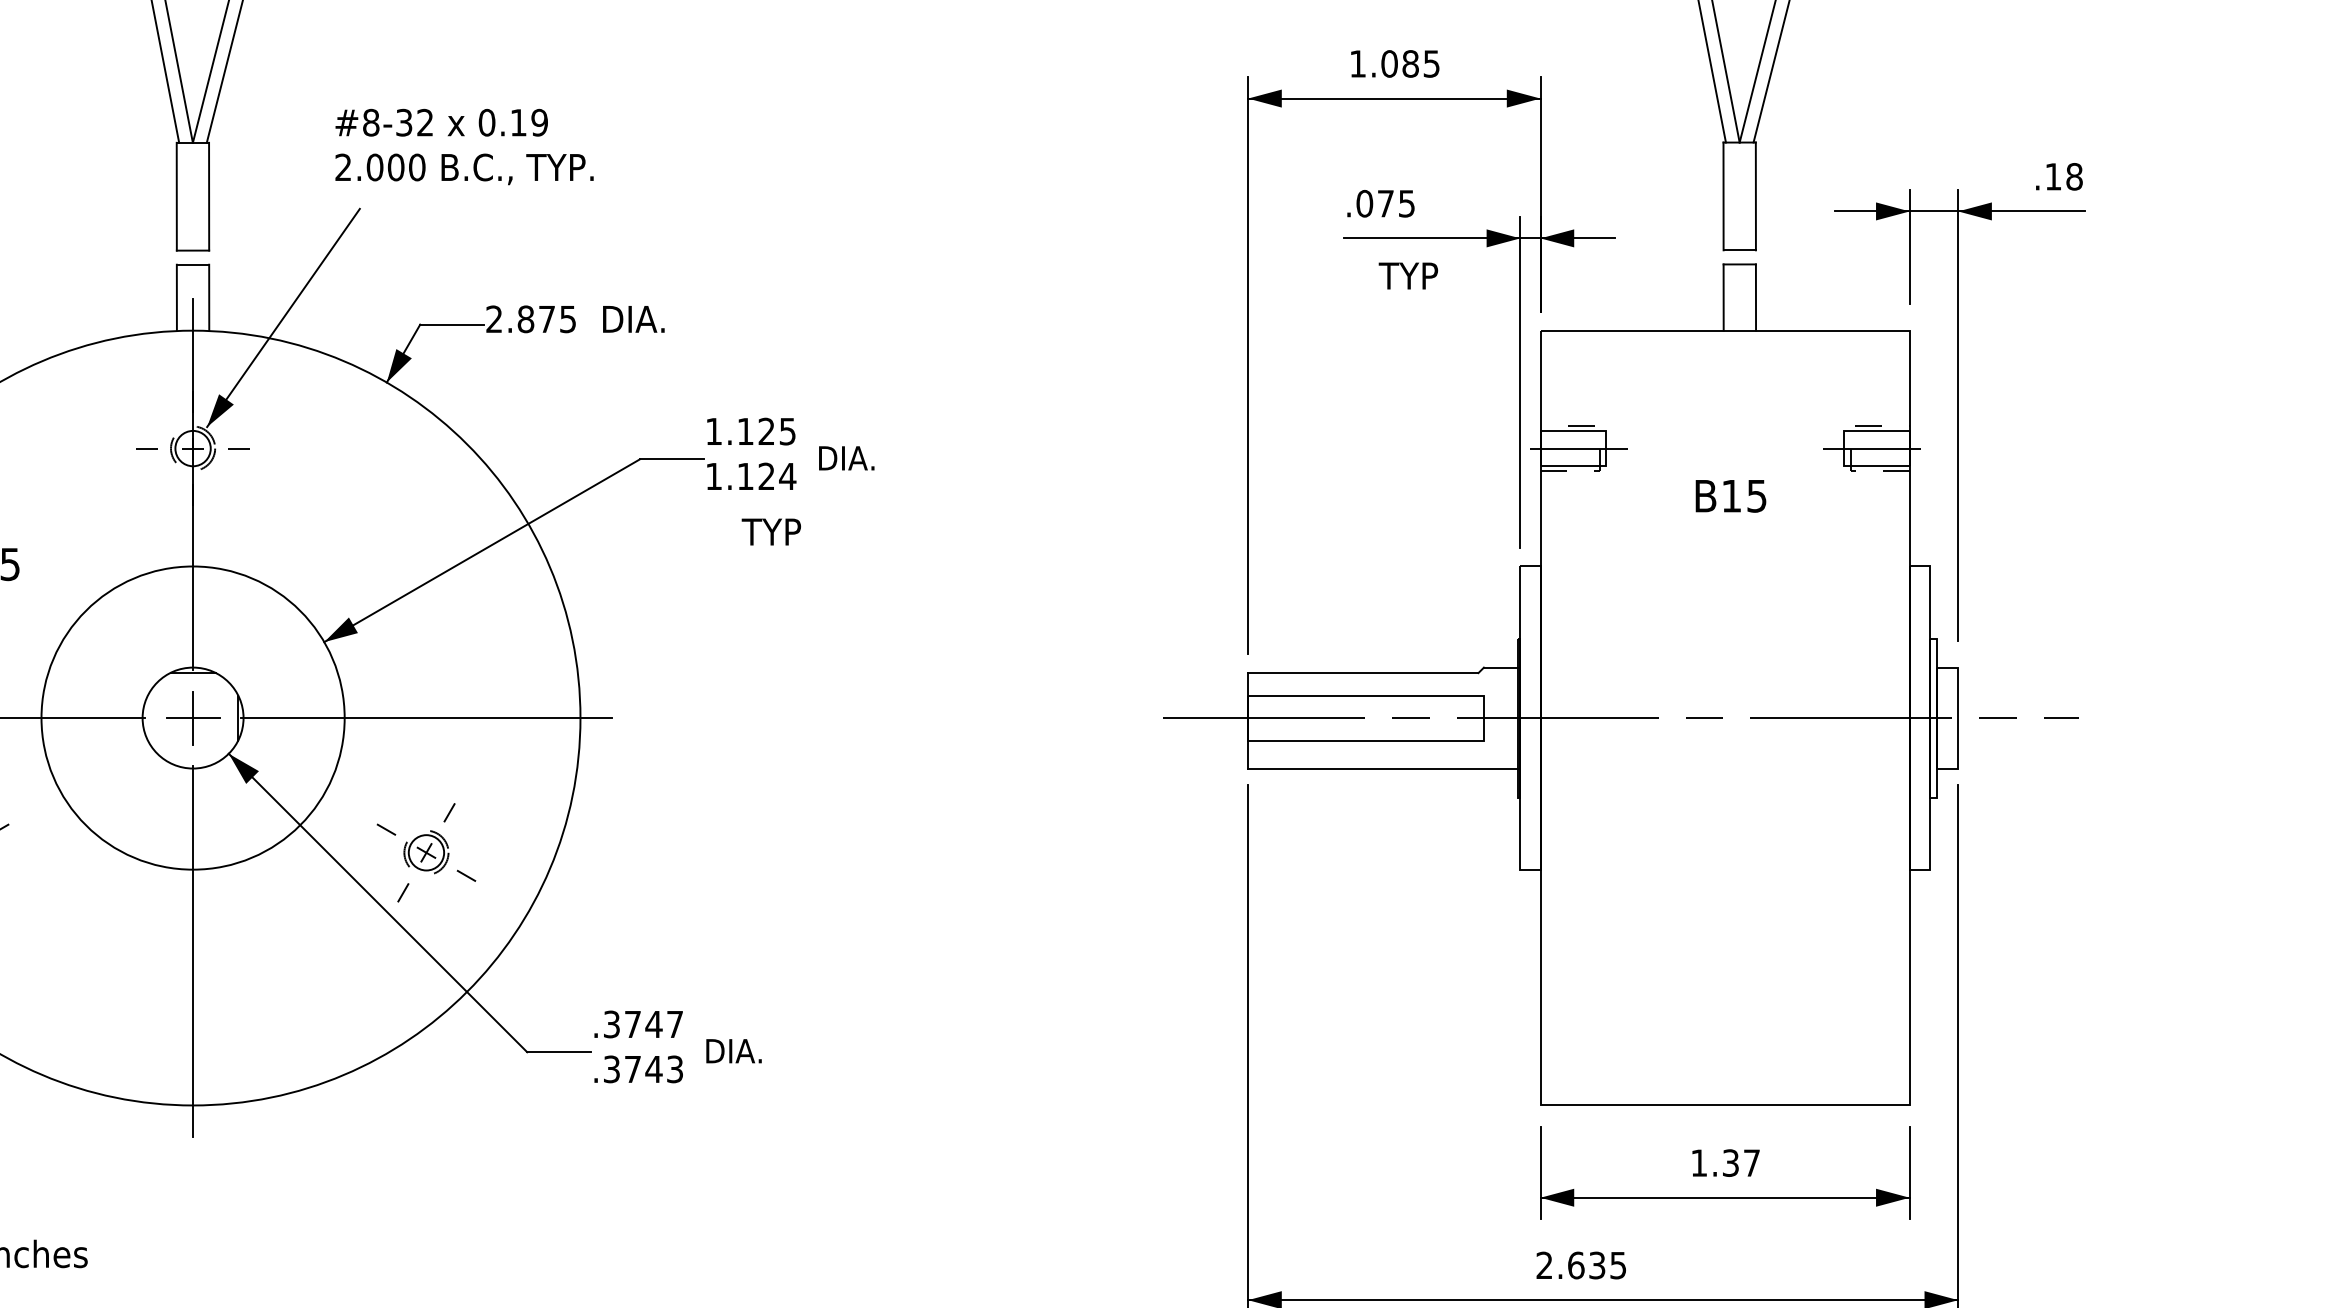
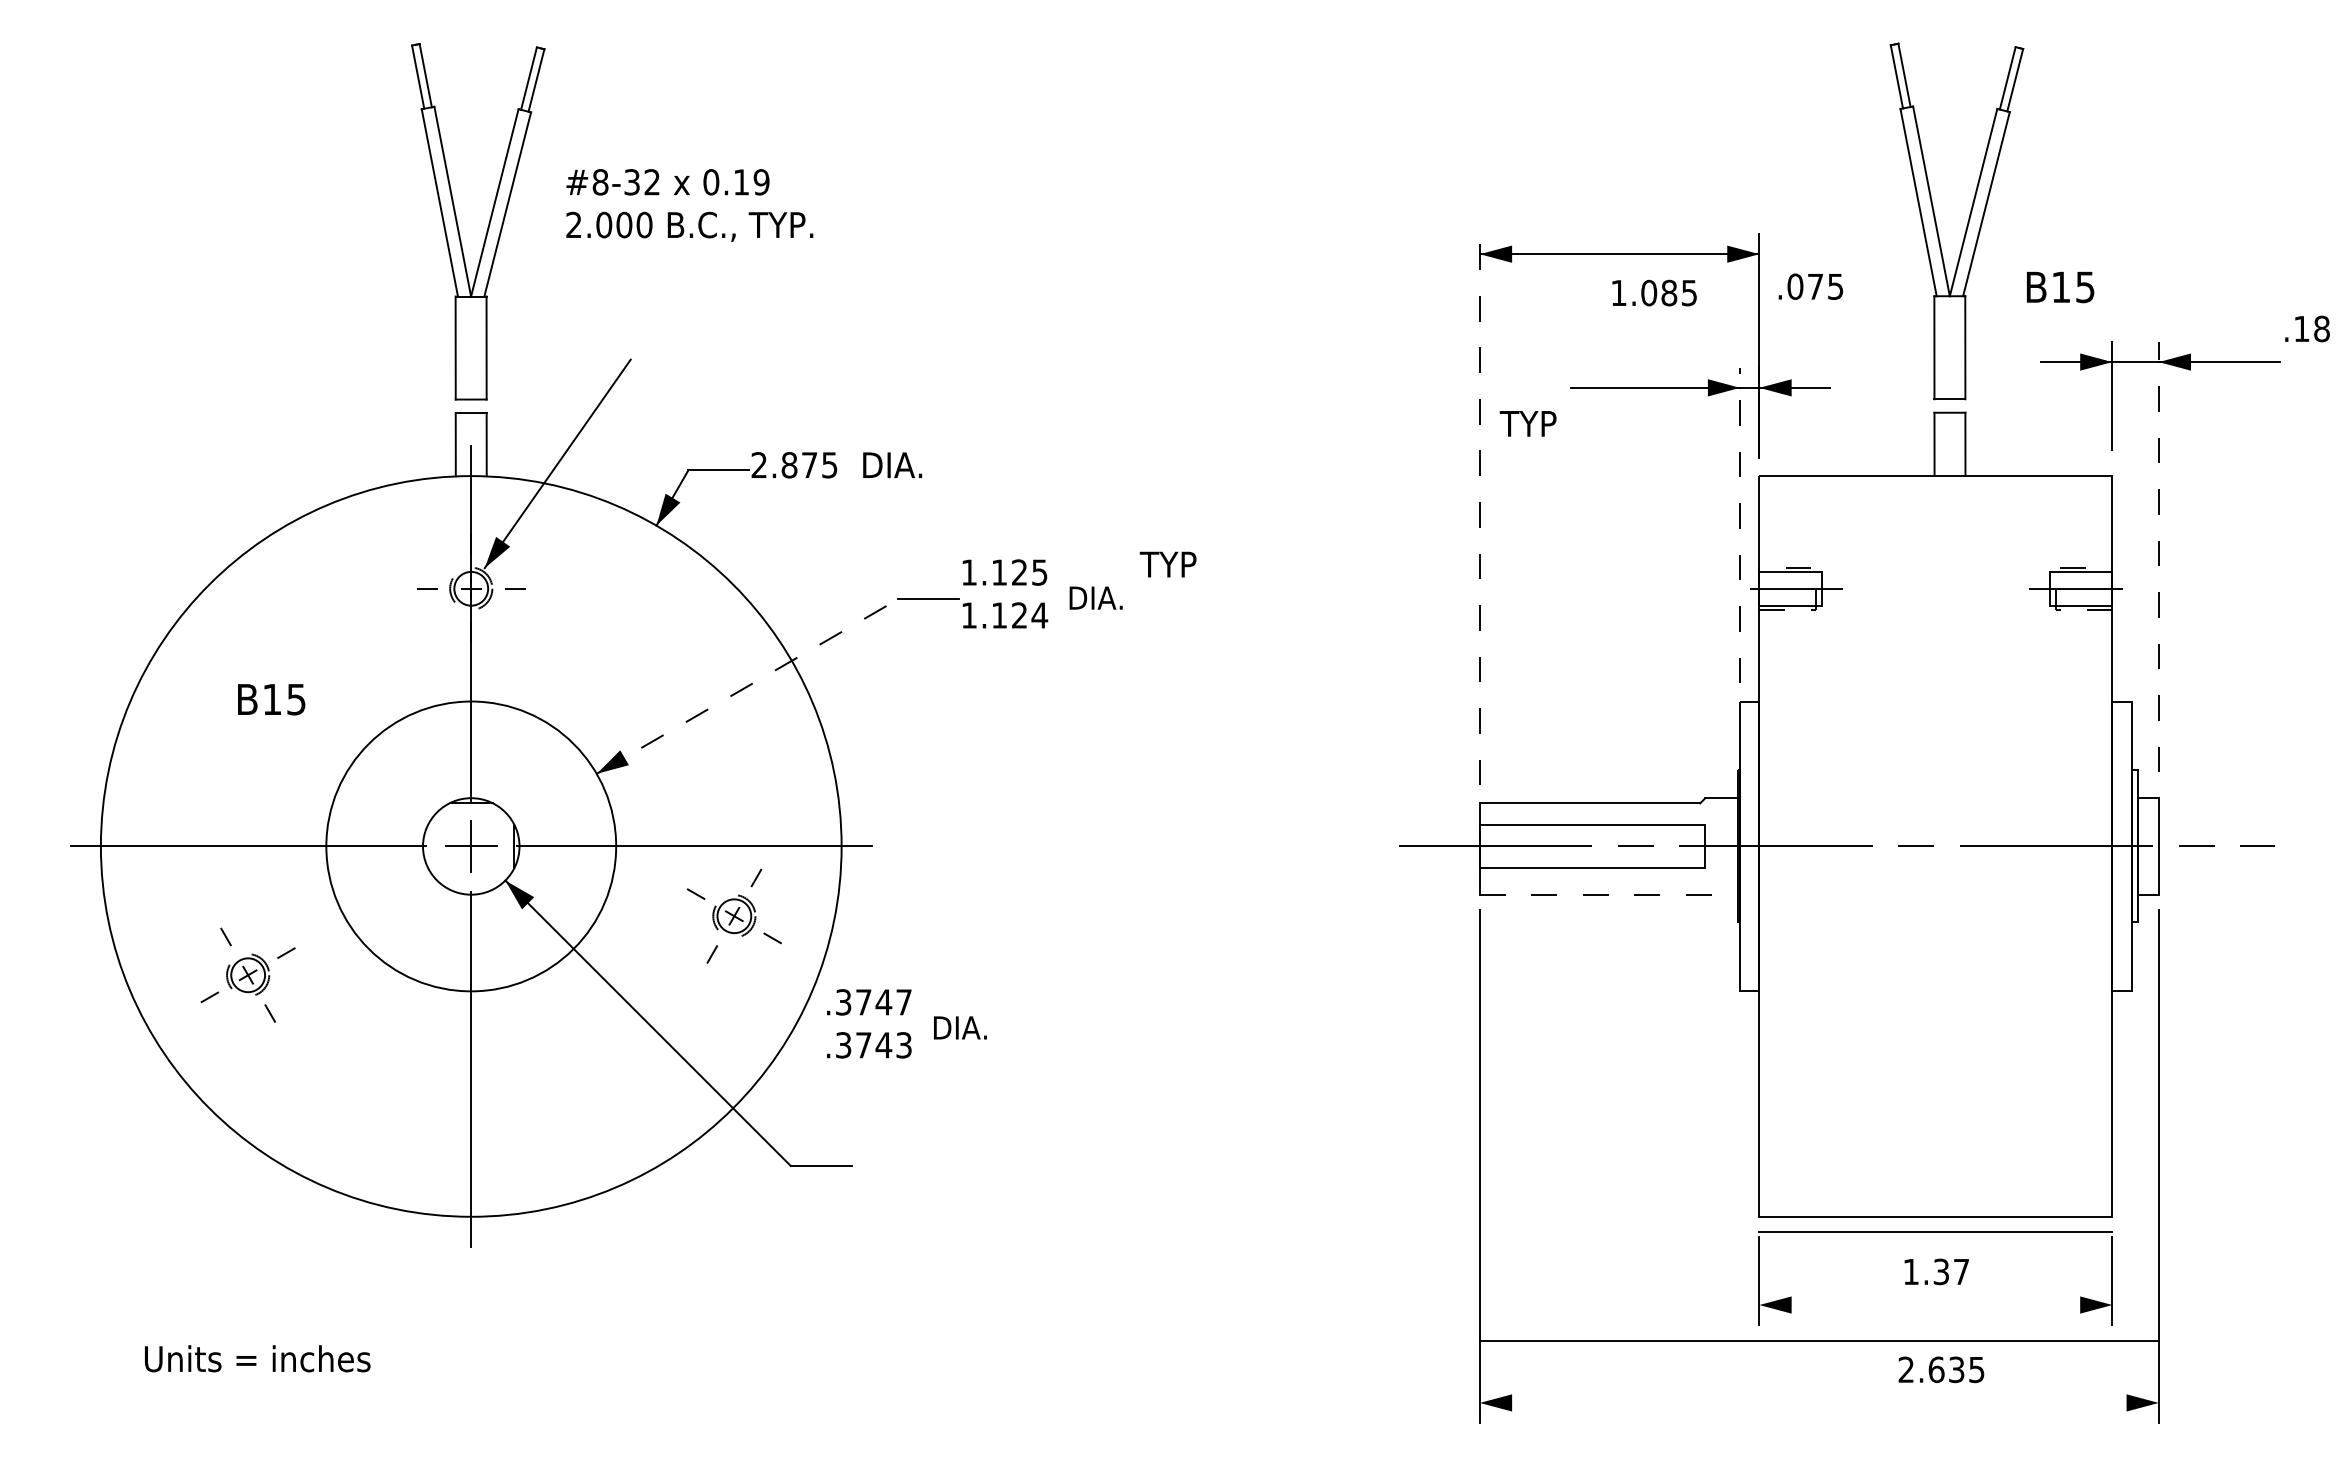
text: (1395, 63) -> (1654, 292), moved
text: (464, 147) -> (689, 205), moved
text: (2059, 176) -> (2307, 328), moved
text: (1380, 203) -> (1810, 286), moved
text: (1407, 275) -> (1527, 423), moved
line: (1247, 365) -> (1479, 509), solid -> dashed
line: (1520, 382) -> (1740, 525), solid -> dashed
line: (1957, 414) -> (2158, 556), solid -> dashed
text: (1730, 496) -> (2060, 287), moved
text: (770, 531) -> (1167, 564), moved
line: (483, 550) -> (748, 686), solid -> dashed
line: (1382, 768) -> (1608, 894), solid -> dashed
part: (425, 852) -> (733, 915), moved
text: (677, 1046) -> (906, 1023), moved
line: (1724, 1198) -> (1935, 1232), moved
text: (1581, 1265) -> (1941, 1369), moved
line: (1602, 1299) -> (1818, 1340), moved

